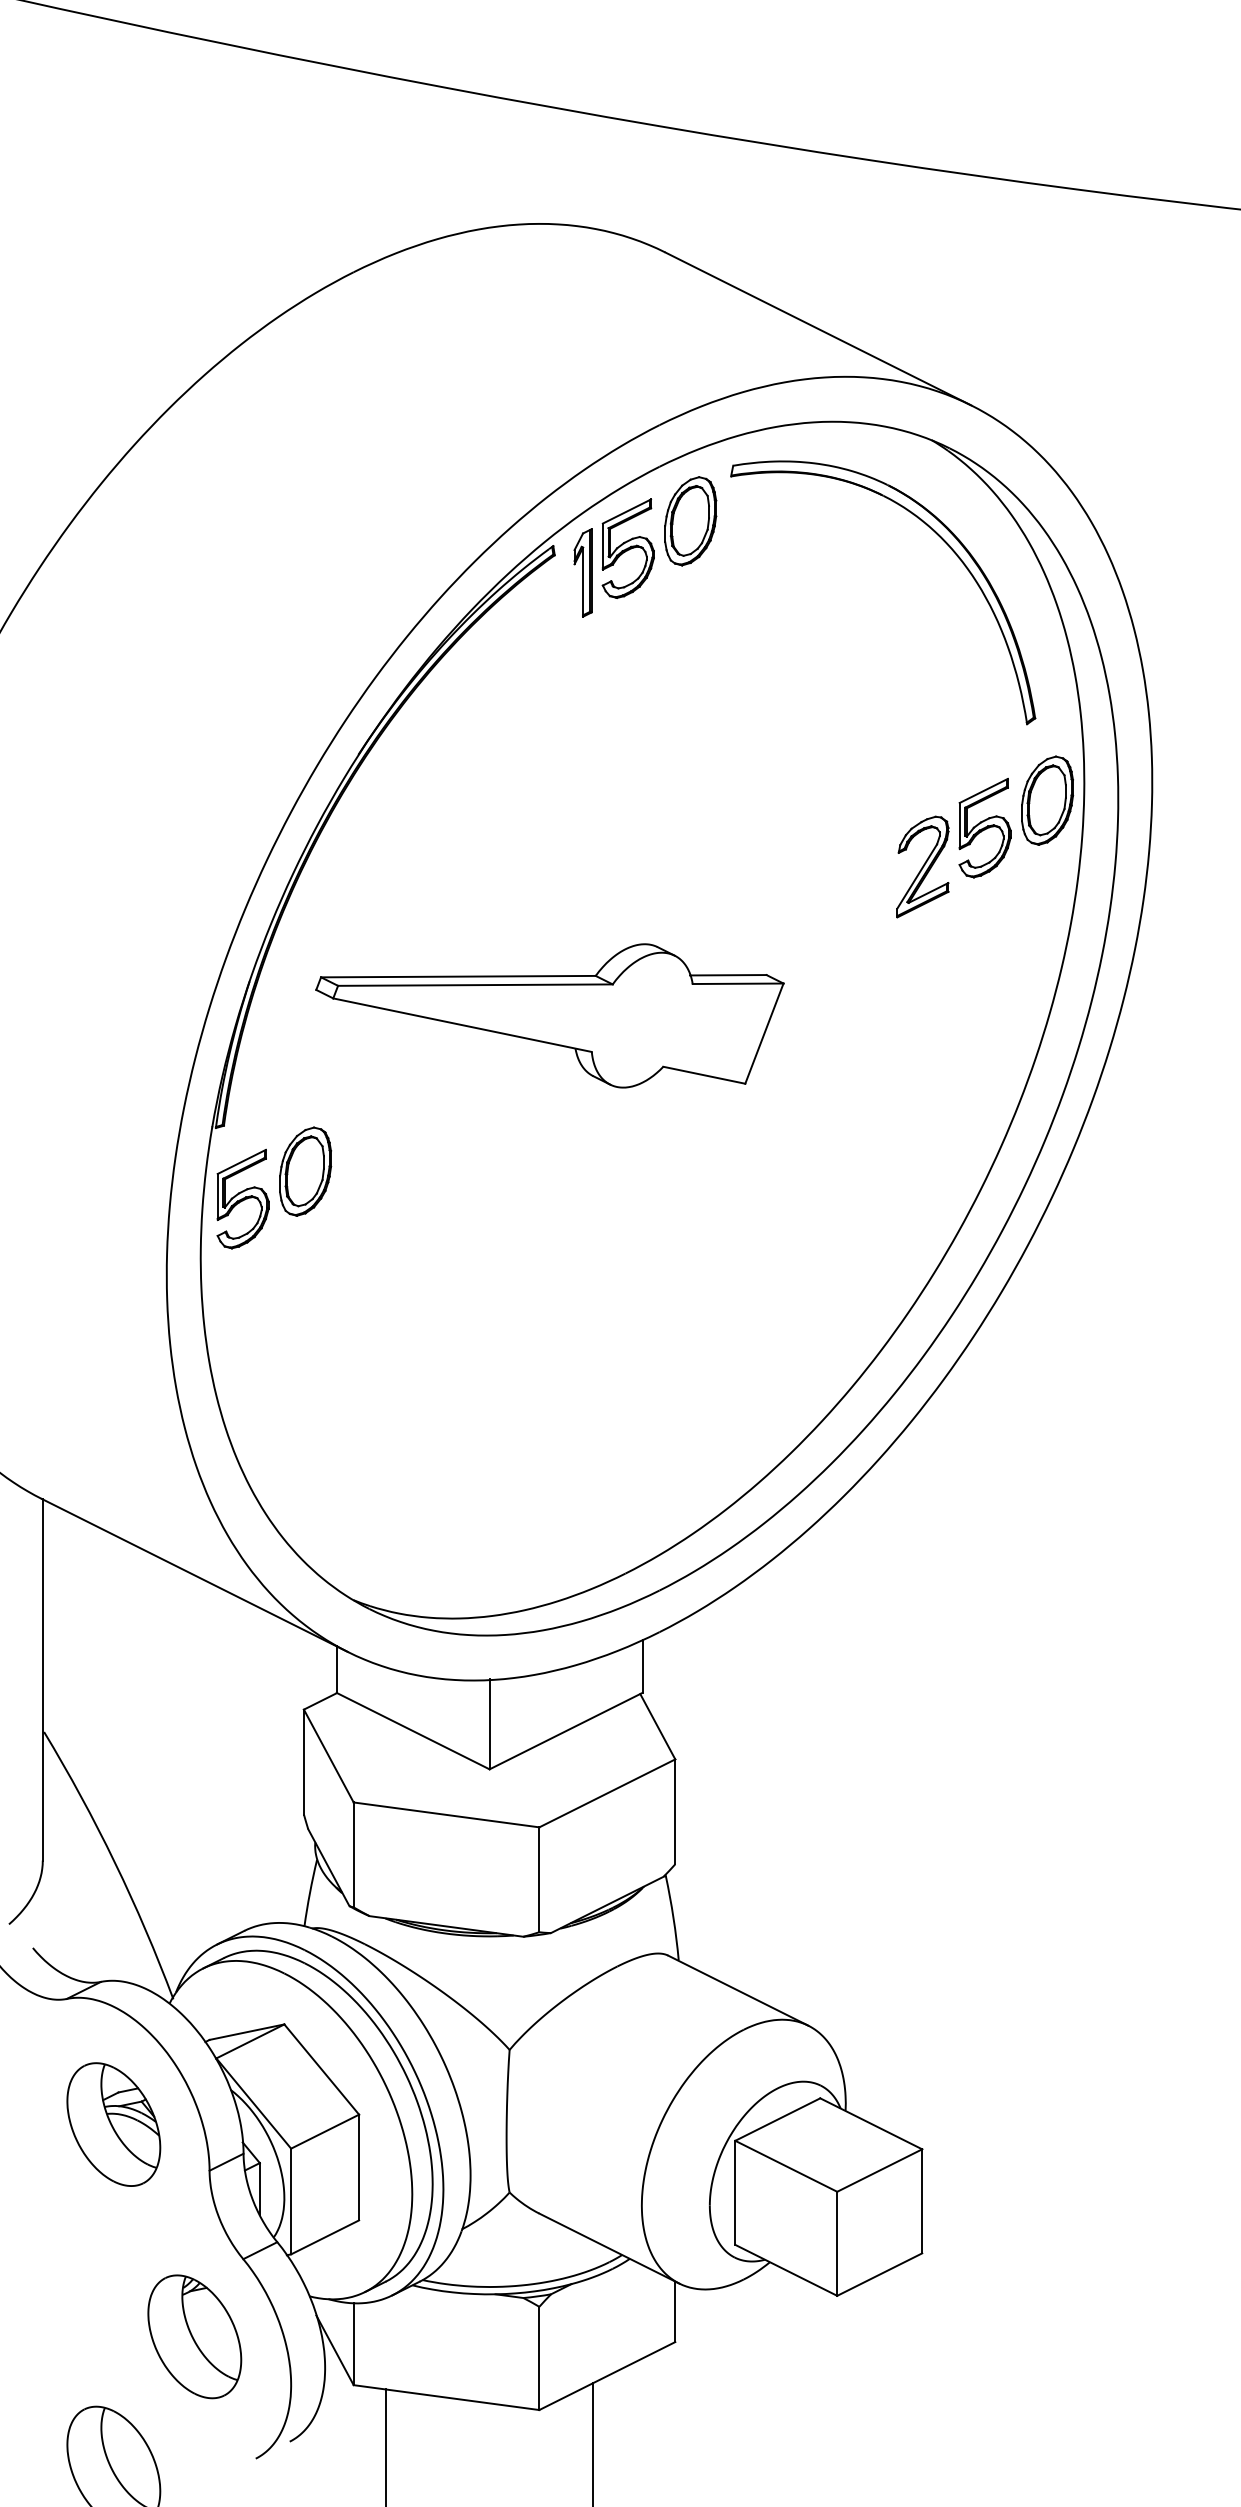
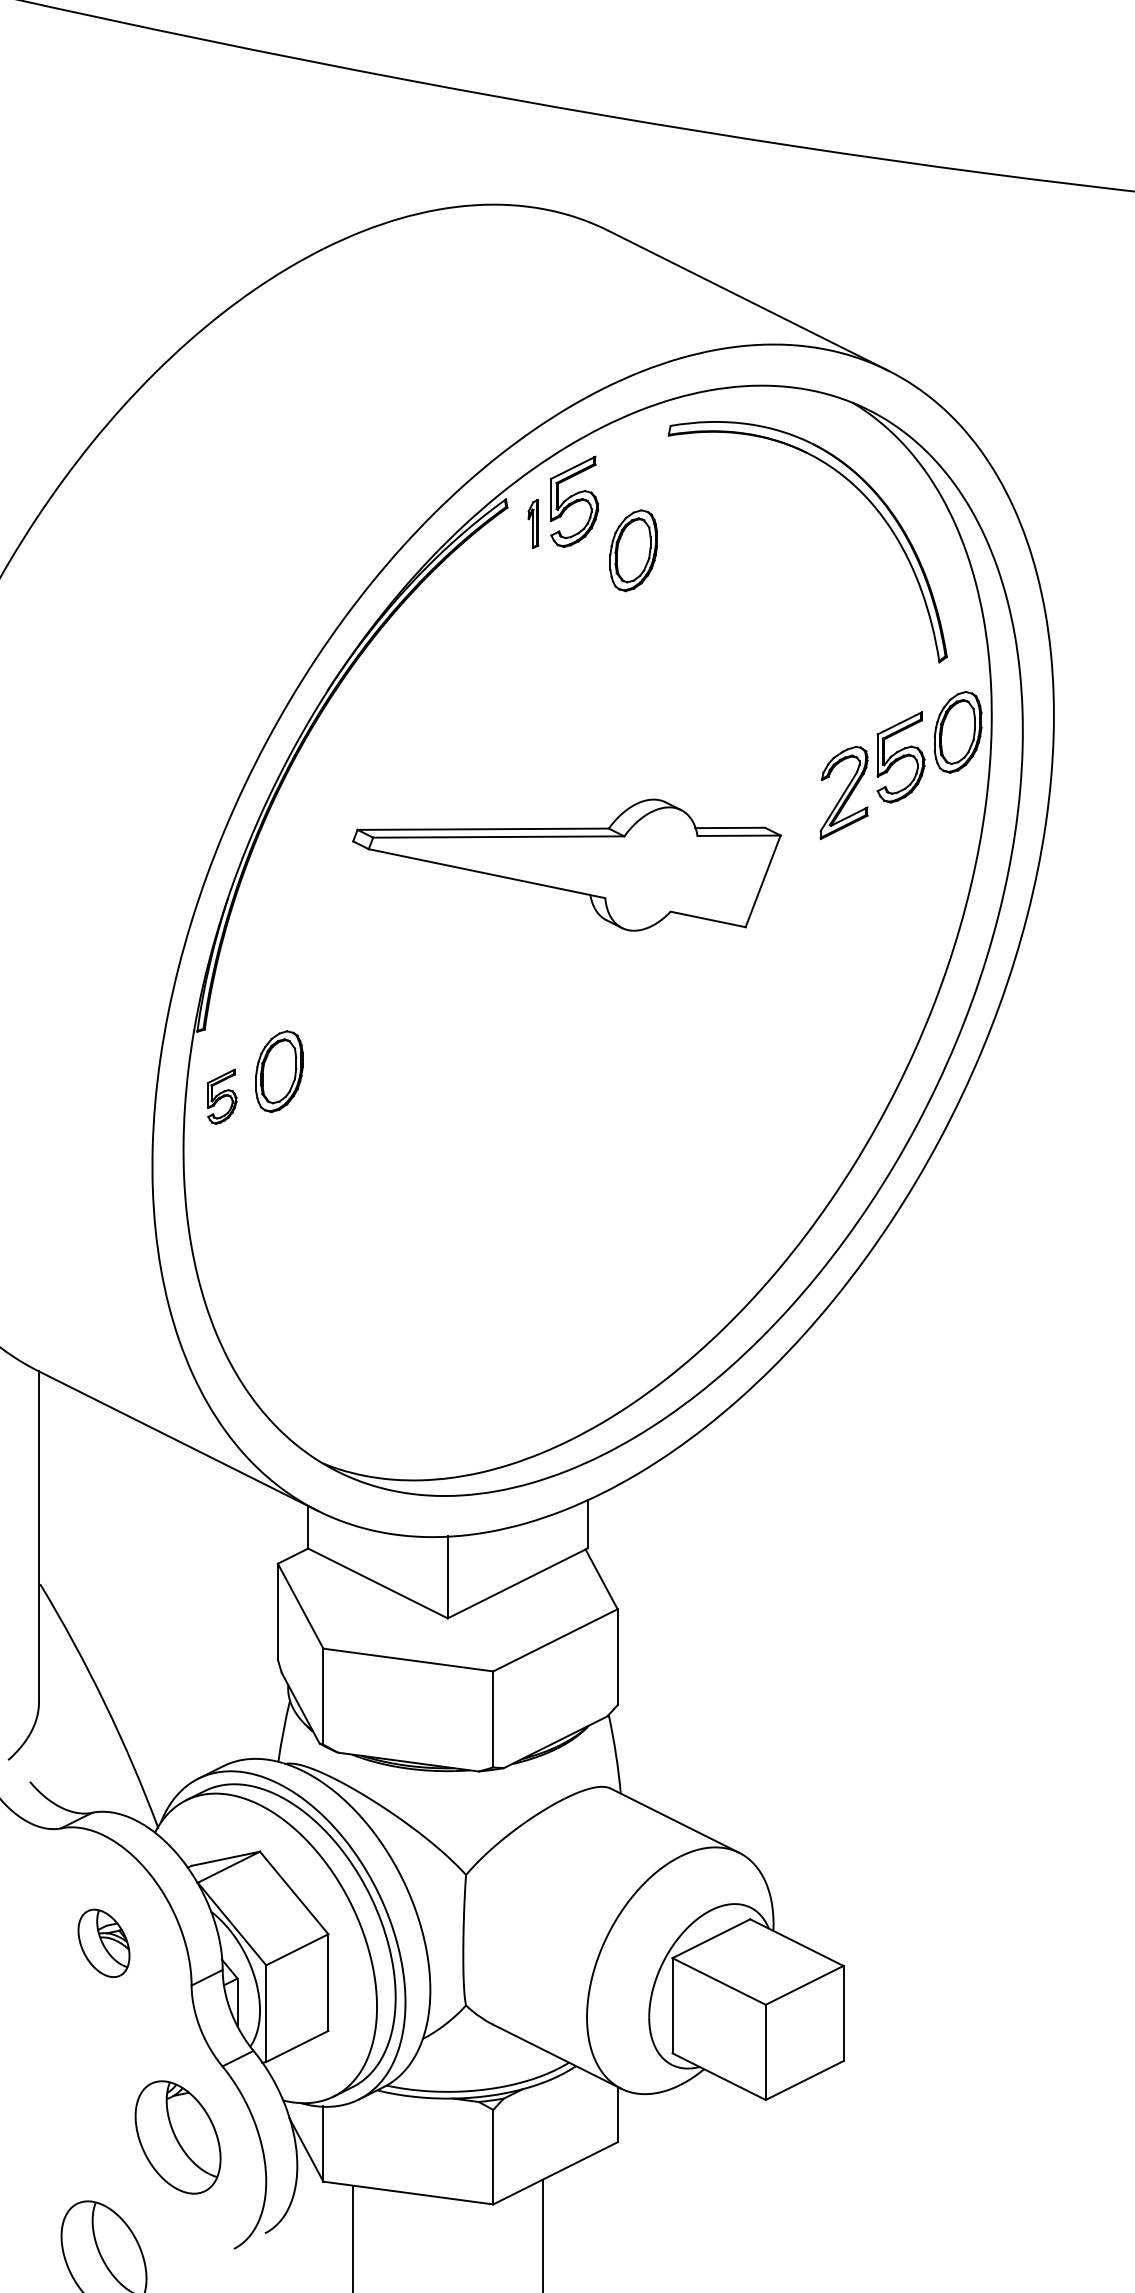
part: (690, 521) -> (633, 550), moved
part: (583, 572) -> (533, 523), size x0.6
part: (549, 1015) -> (566, 864), moved
part: (243, 1198) -> (222, 1096), size x0.6
part: (113, 2124) -> (103, 1943), size x0.6

